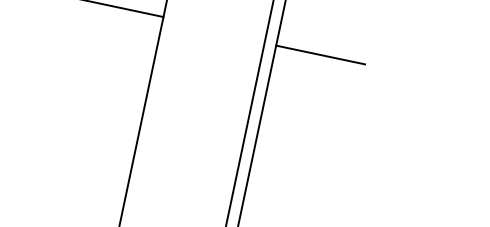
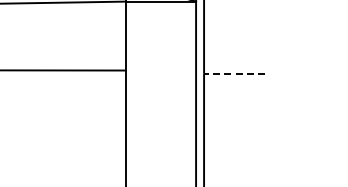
line: (320, 54) -> (234, 73), solid -> dashed

